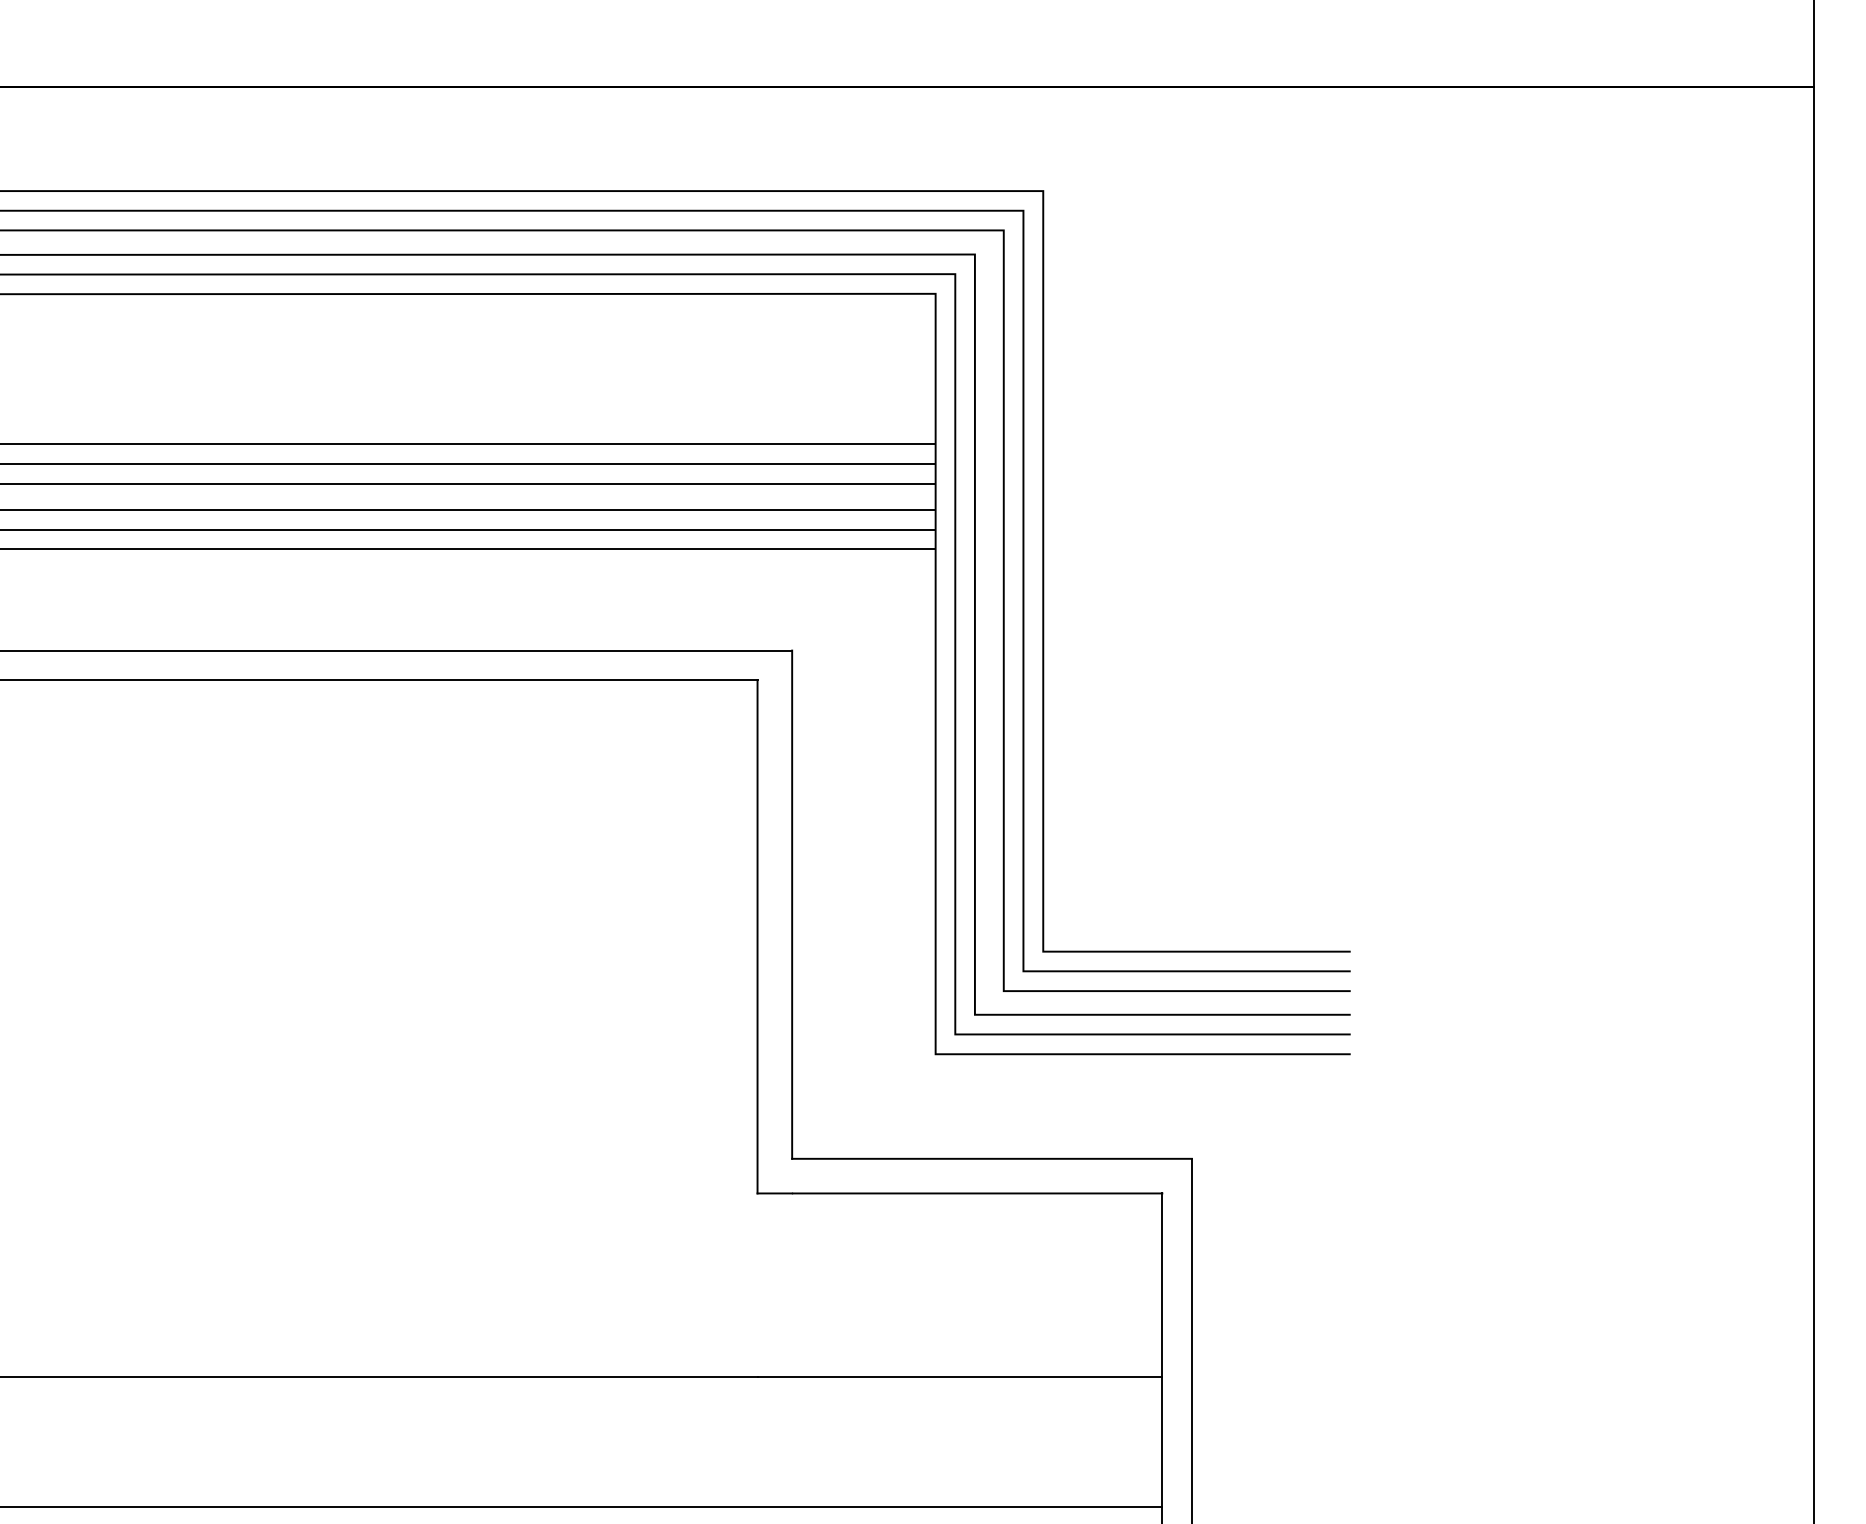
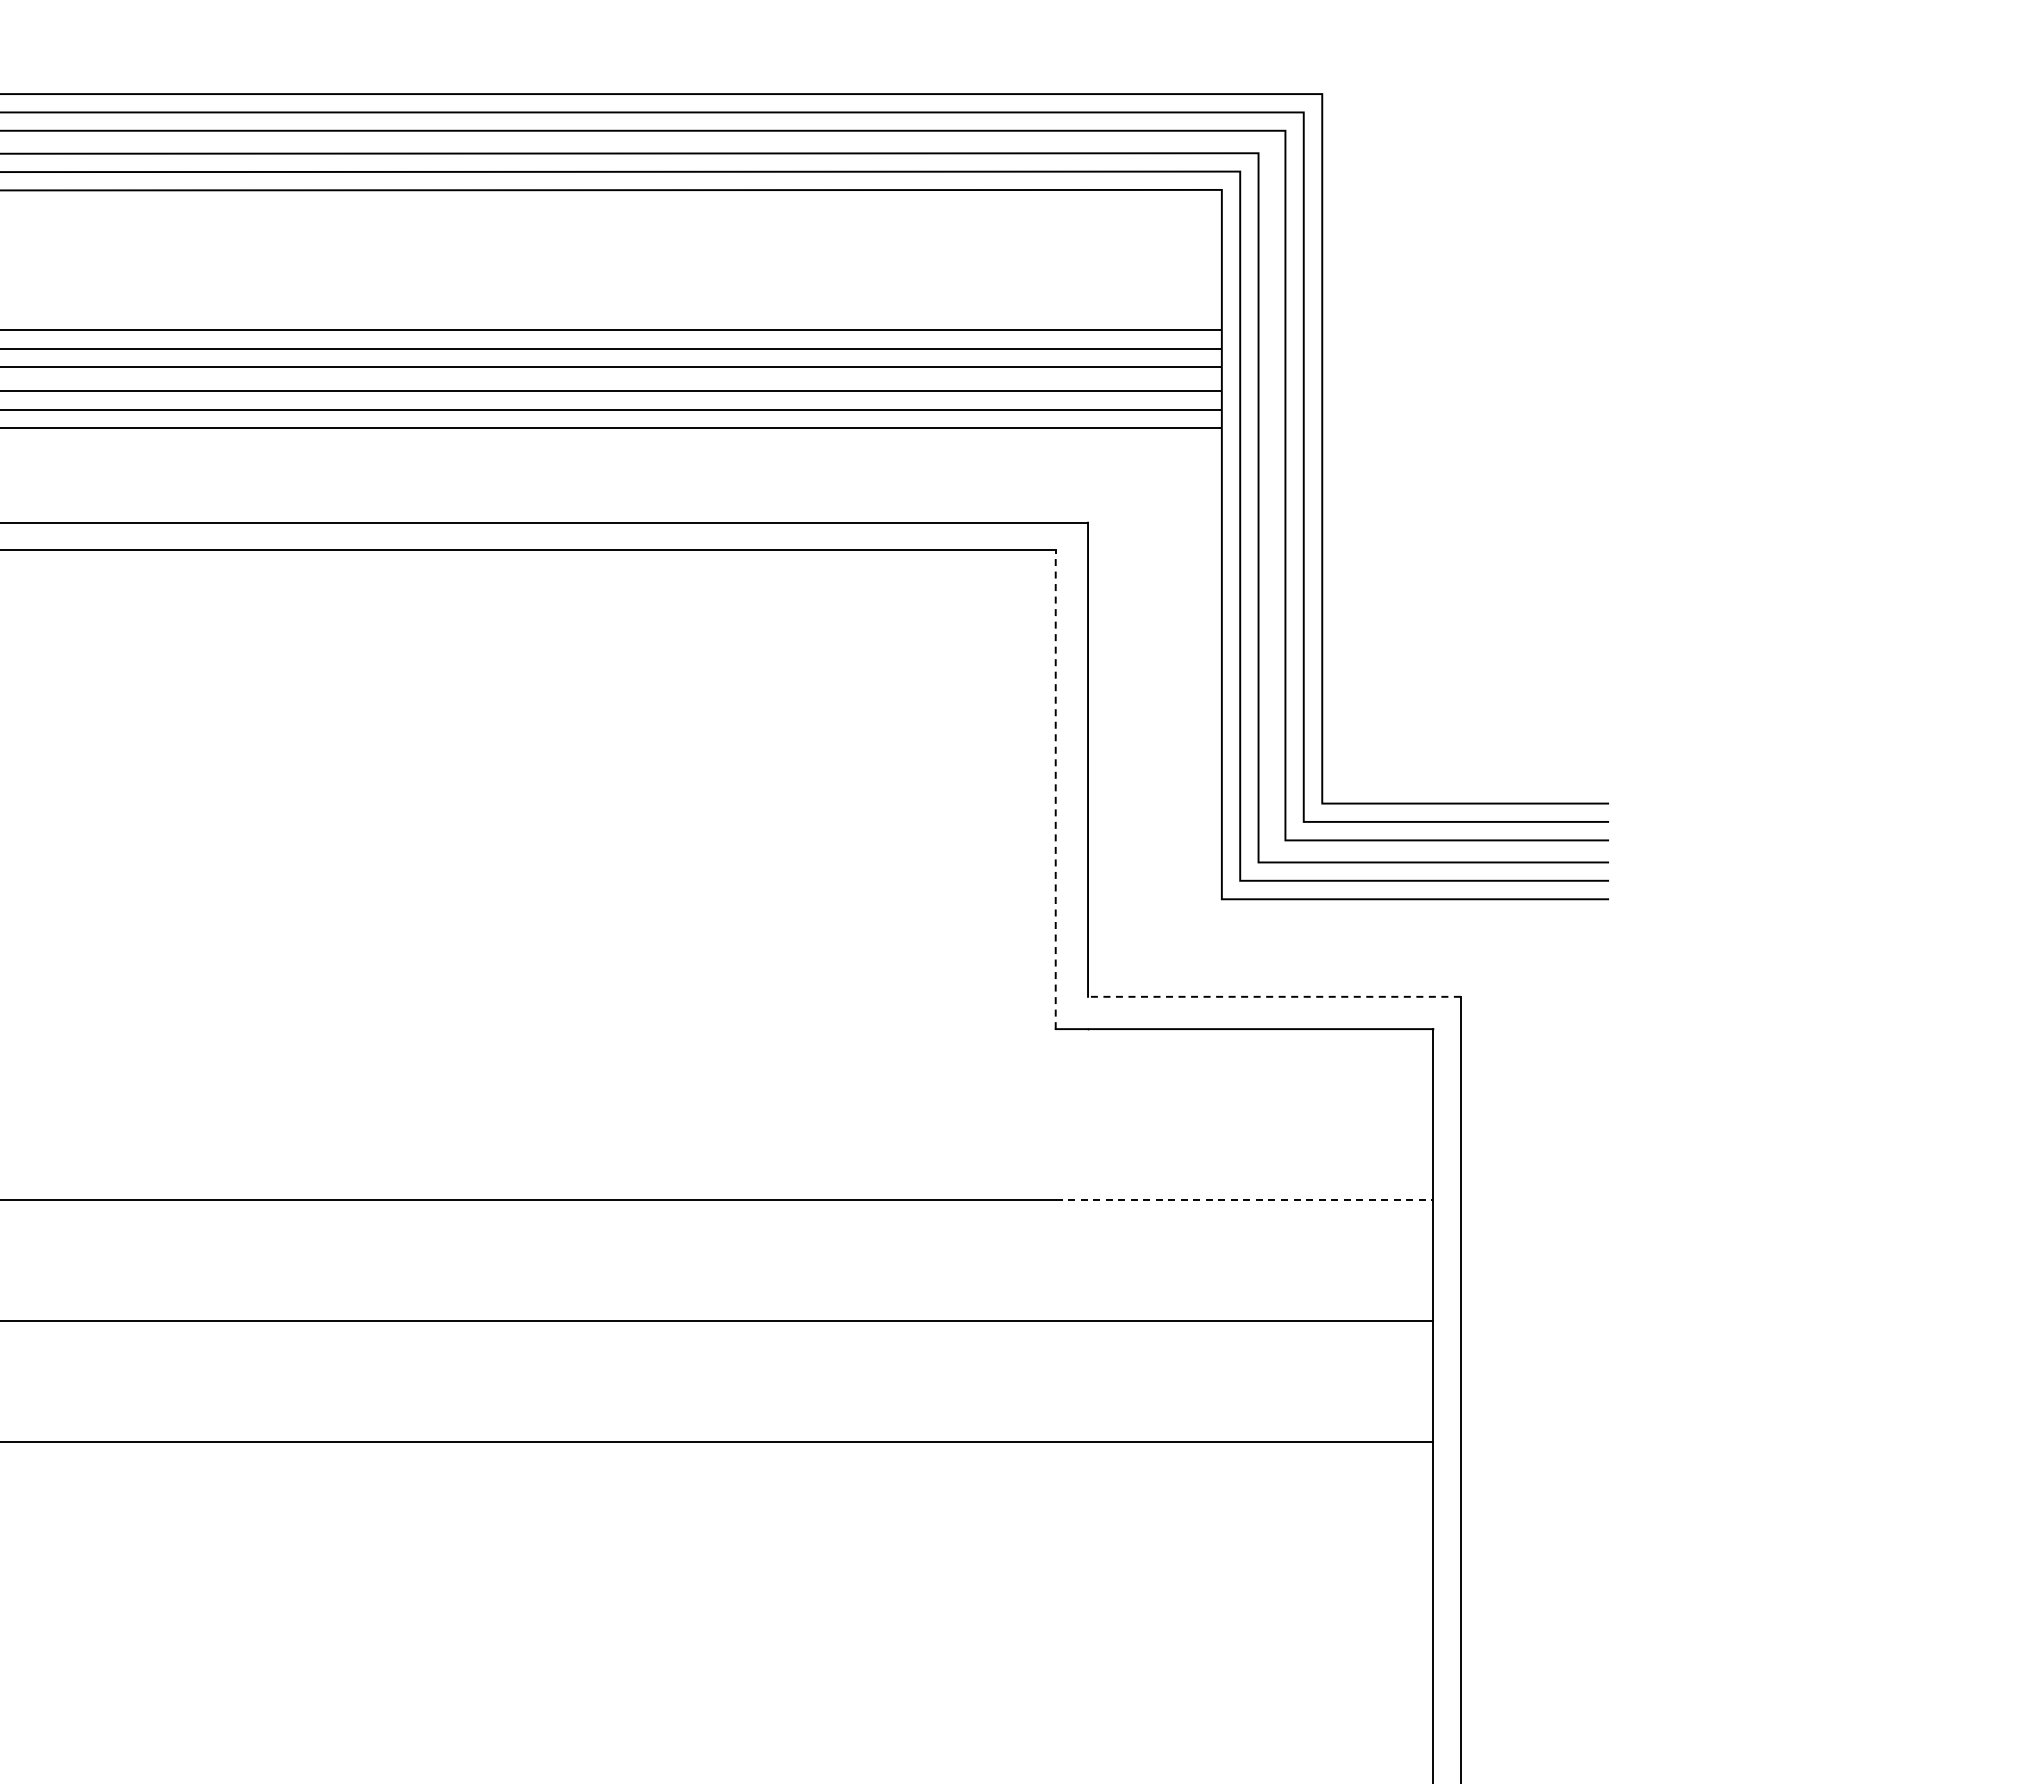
line: (757, 936) -> (1055, 789), solid -> dashed
line: (990, 1158) -> (1273, 996), solid -> dashed
line: (959, 1377) -> (1244, 1200), solid -> dashed

